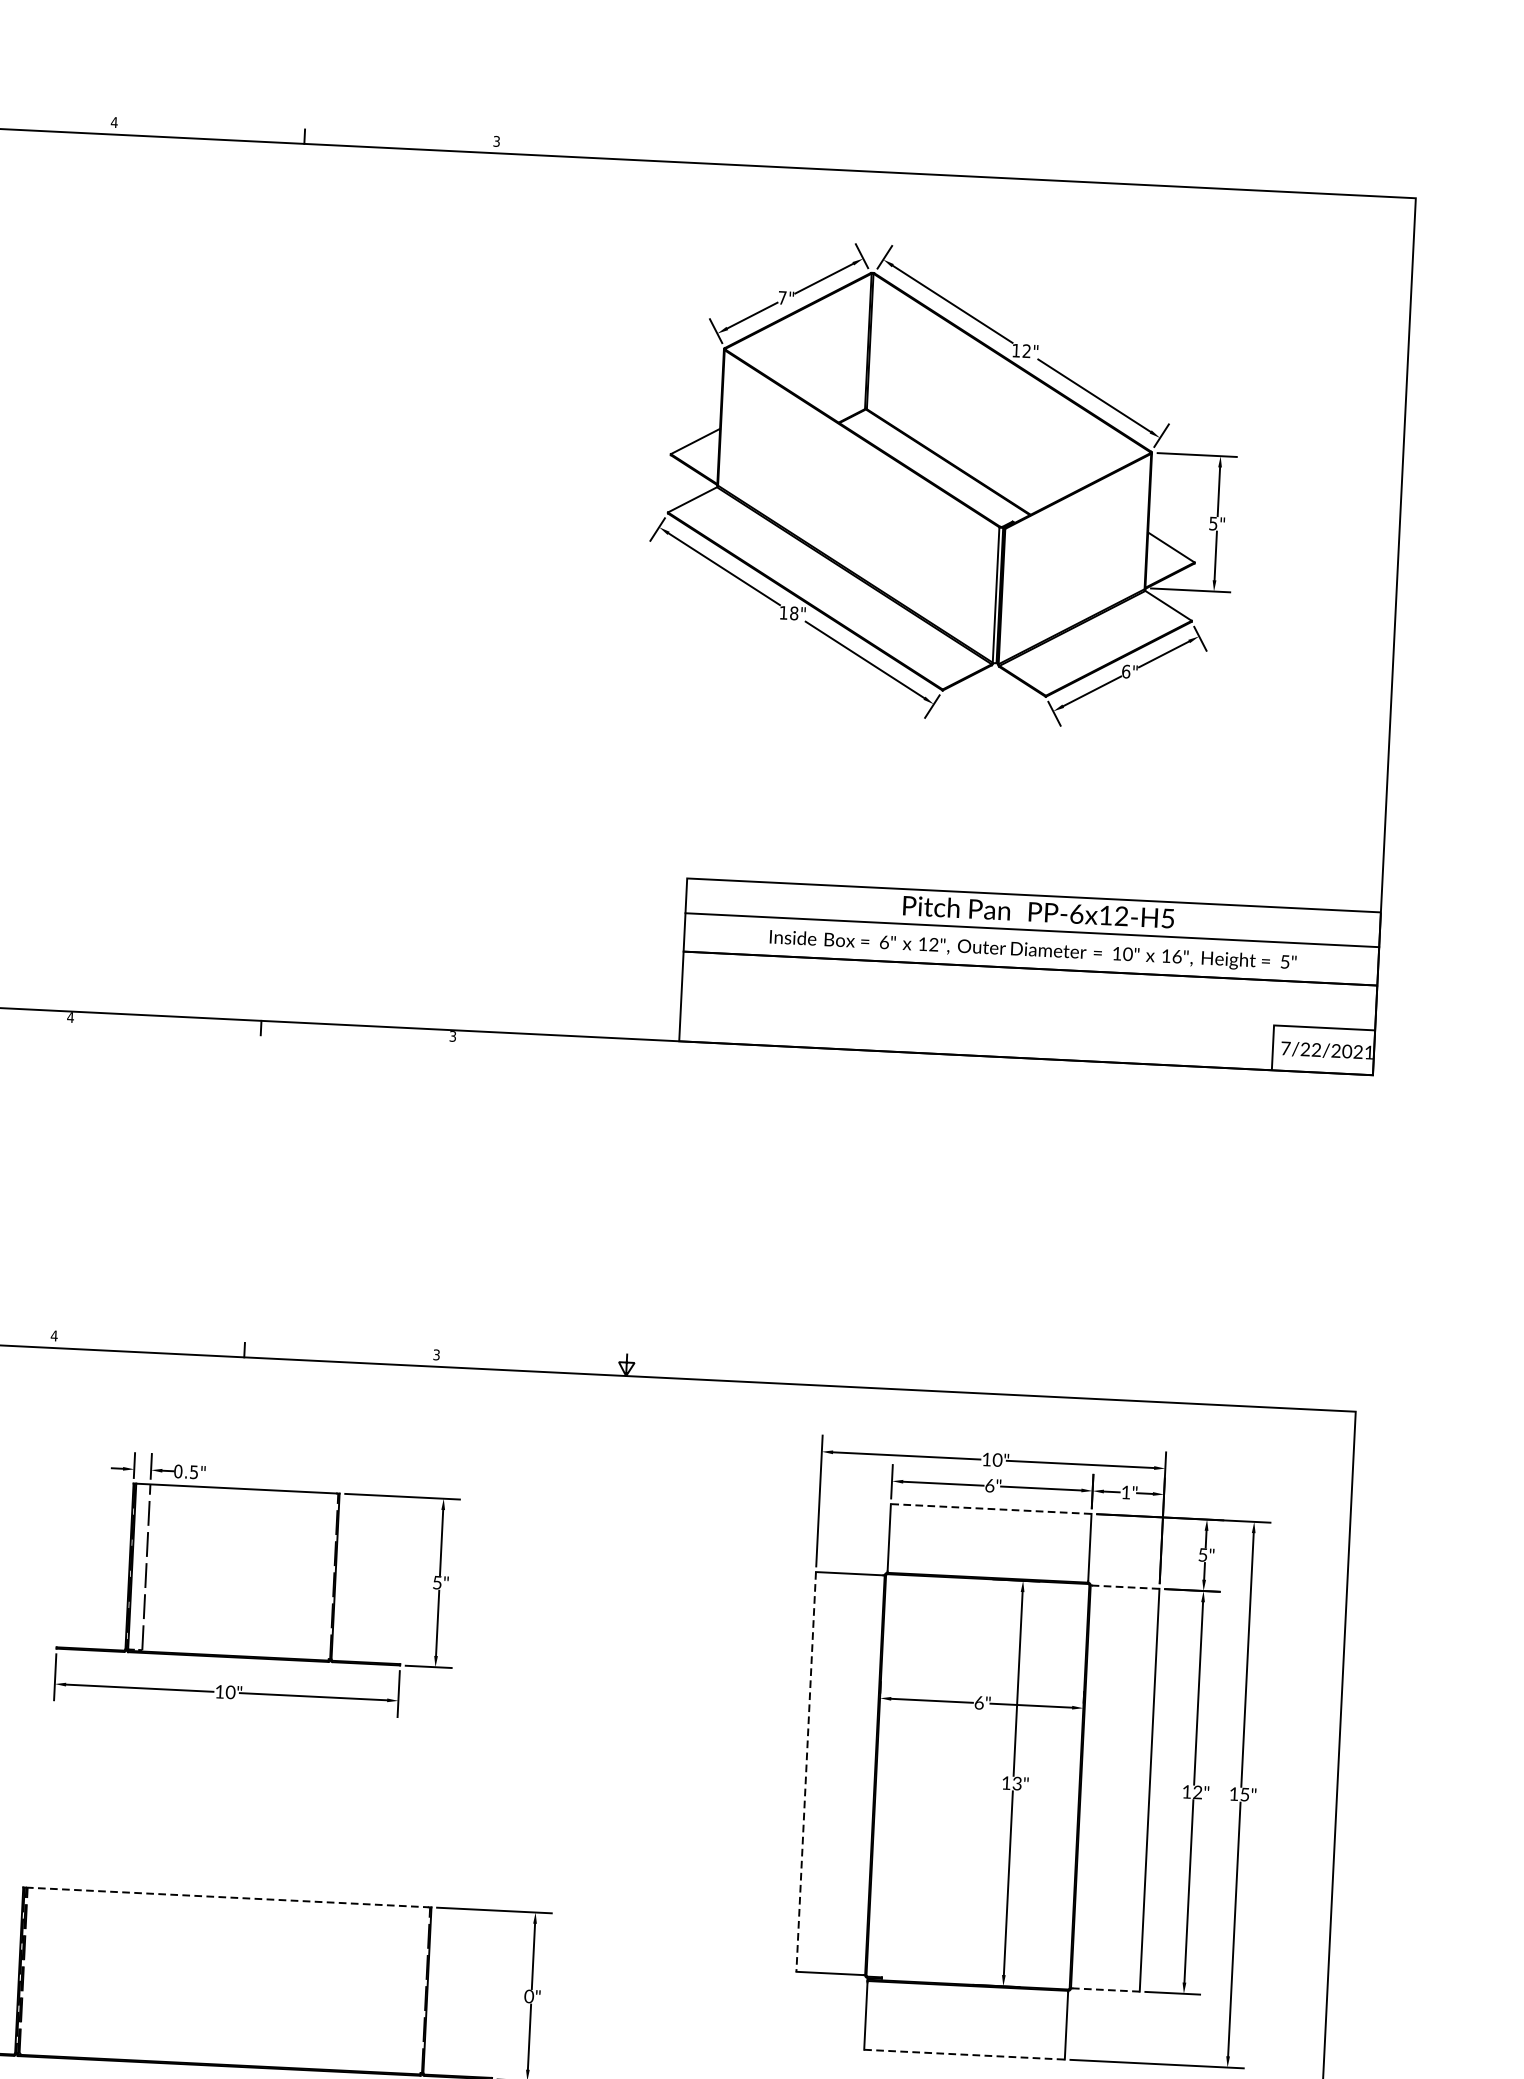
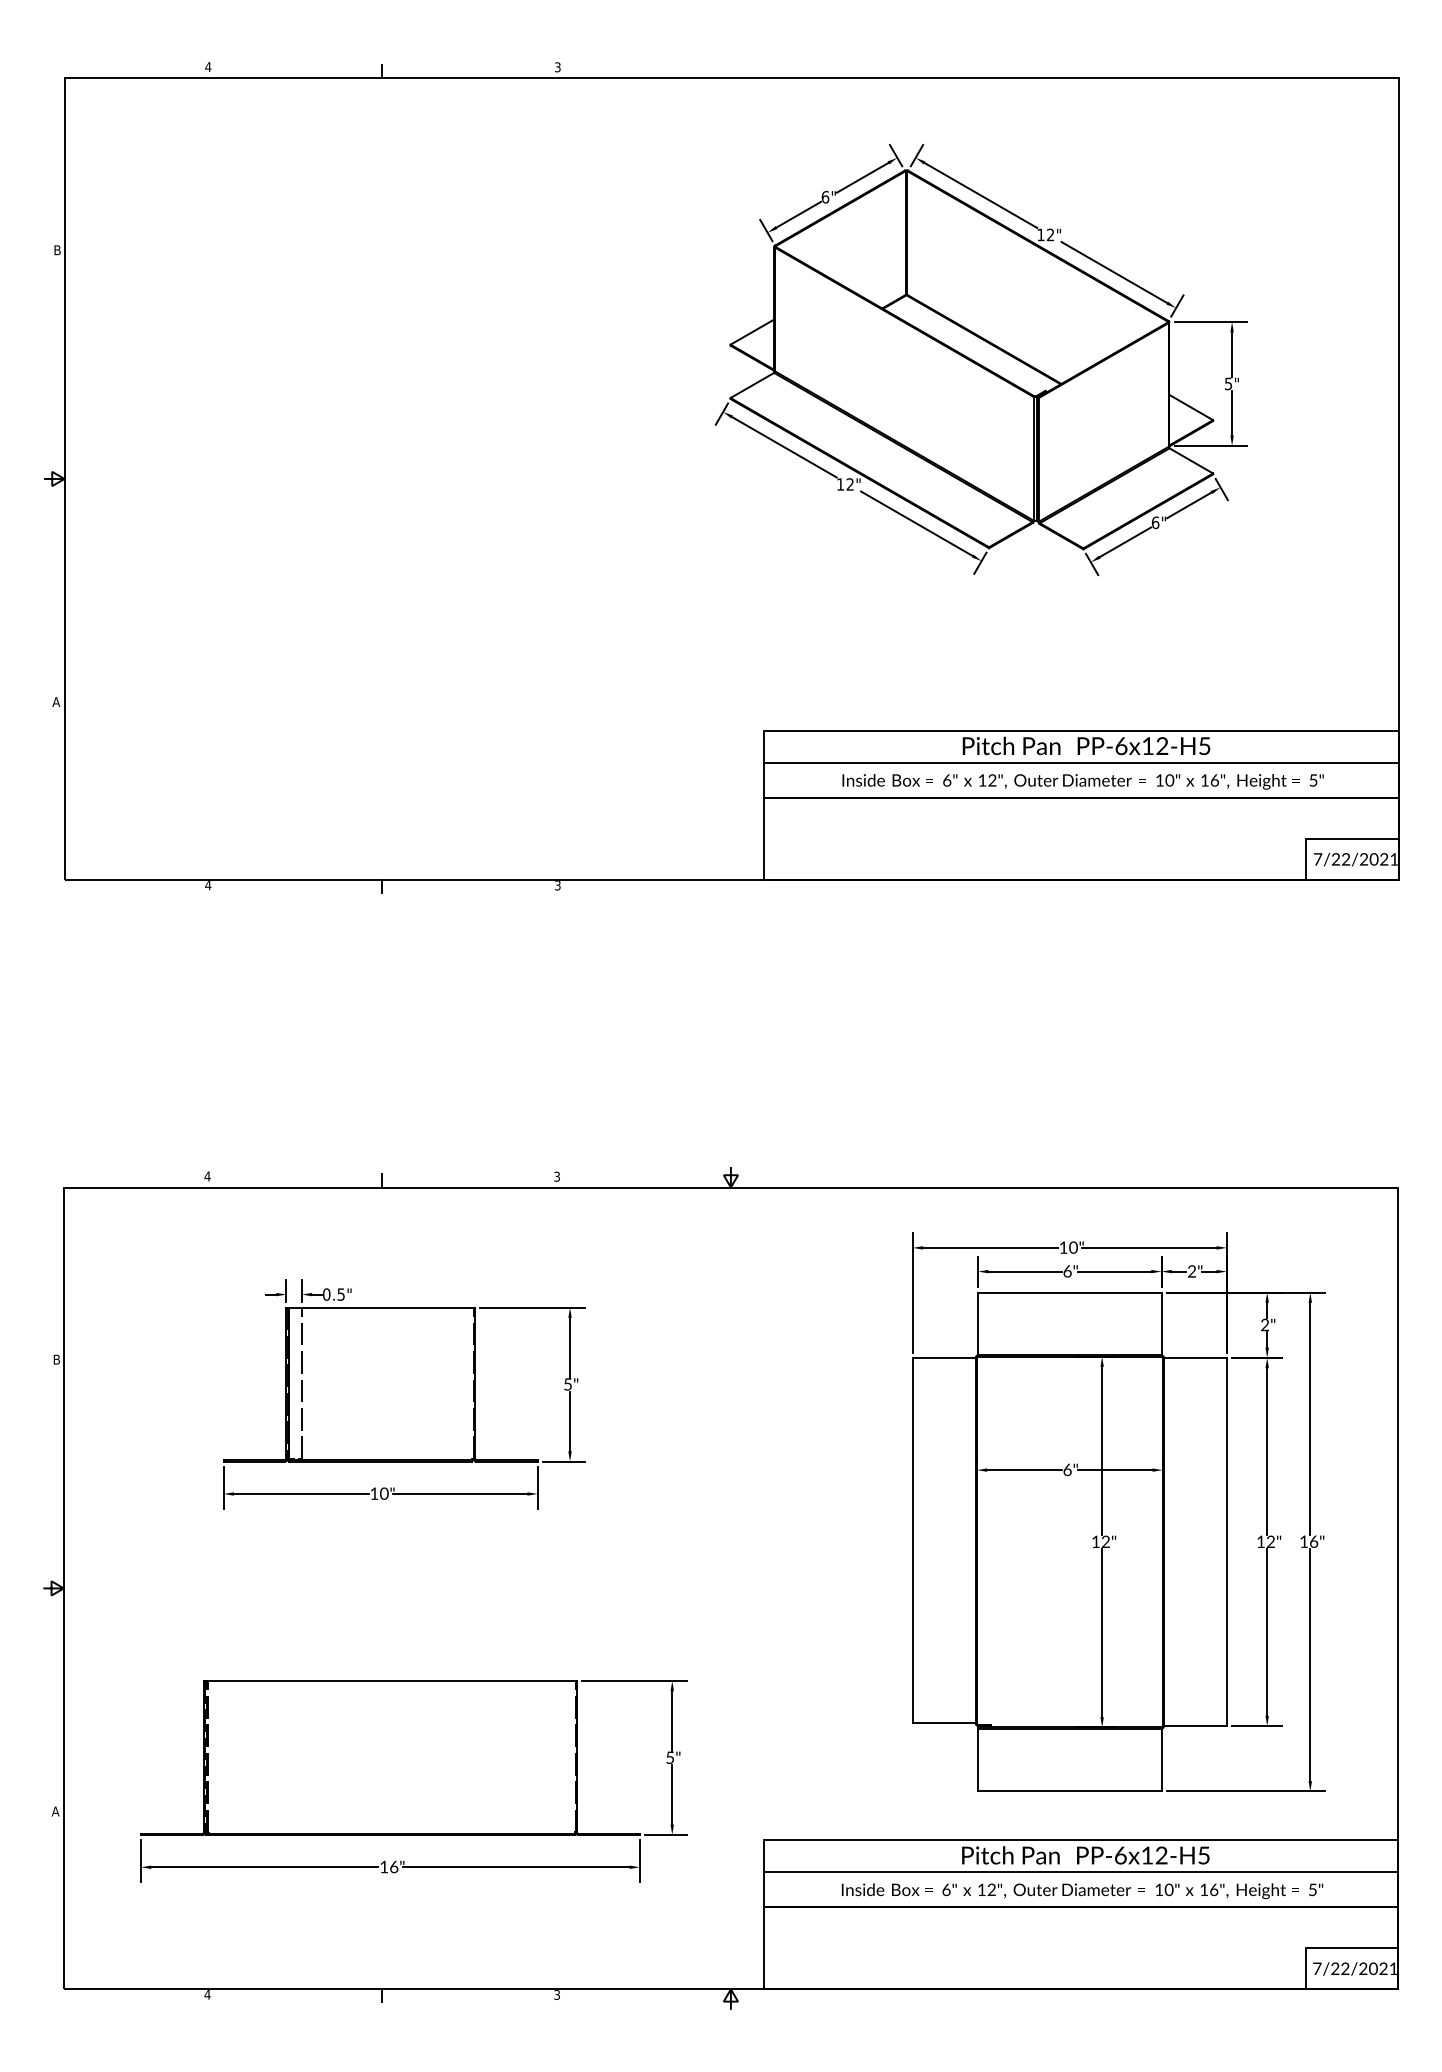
text: (782, 297) -> (825, 196), 7" -> 6"
text: (793, 613) -> (849, 484), 18" -> 12"
text: (1125, 1492) -> (1191, 1271), 1" -> 2"
line: (990, 1508) -> (1069, 1292), dashed -> solid
text: (1203, 1554) -> (1265, 1324), 5" -> 2"
line: (1126, 1586) -> (1196, 1357), dashed -> solid
line: (805, 1771) -> (912, 1540), dashed -> solid
text: (1016, 1785) -> (1105, 1543), 13" -> 12"
text: (1245, 1794) -> (1314, 1541), 15" -> 16"
line: (227, 1897) -> (390, 1680), dashed -> solid
line: (1106, 1990) -> (1196, 1726), dashed -> solid
text: (528, 1996) -> (669, 1757), 0" -> 5"
line: (964, 2054) -> (1069, 1791), dashed -> solid

